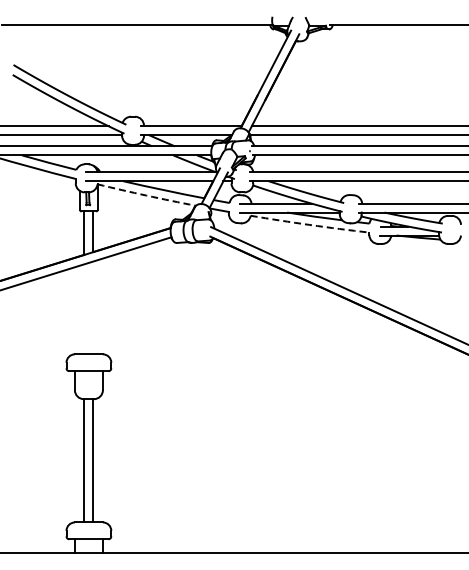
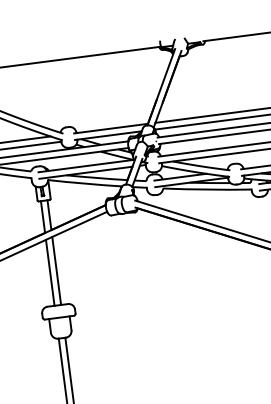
arc: (146, 195) -> (84, 183), dashed -> solid
arc: (309, 224) -> (207, 189), dashed -> solid
line: (93, 307) -> (56, 270), added
line: (84, 309) -> (50, 272), added

